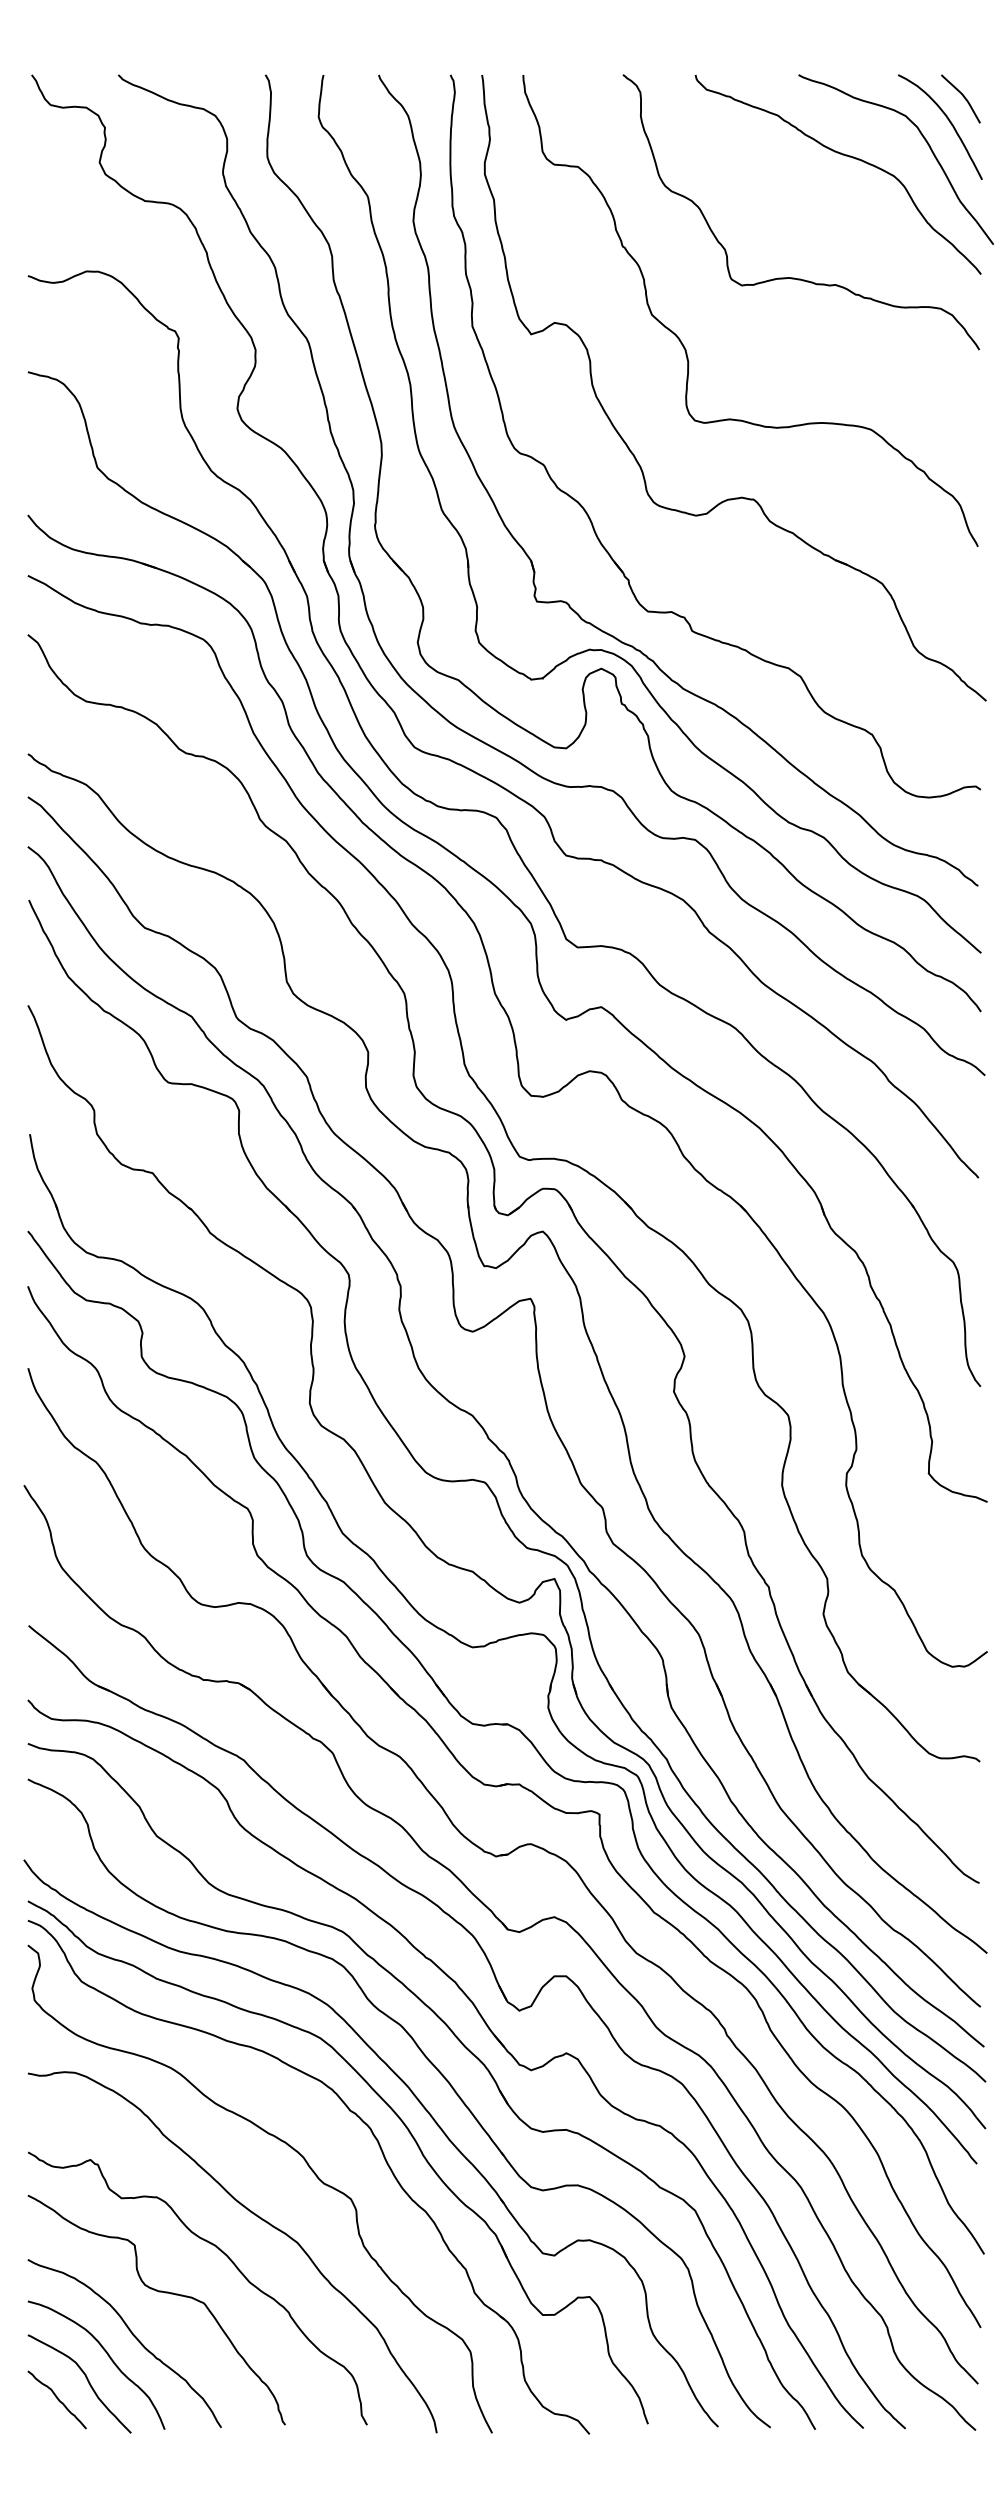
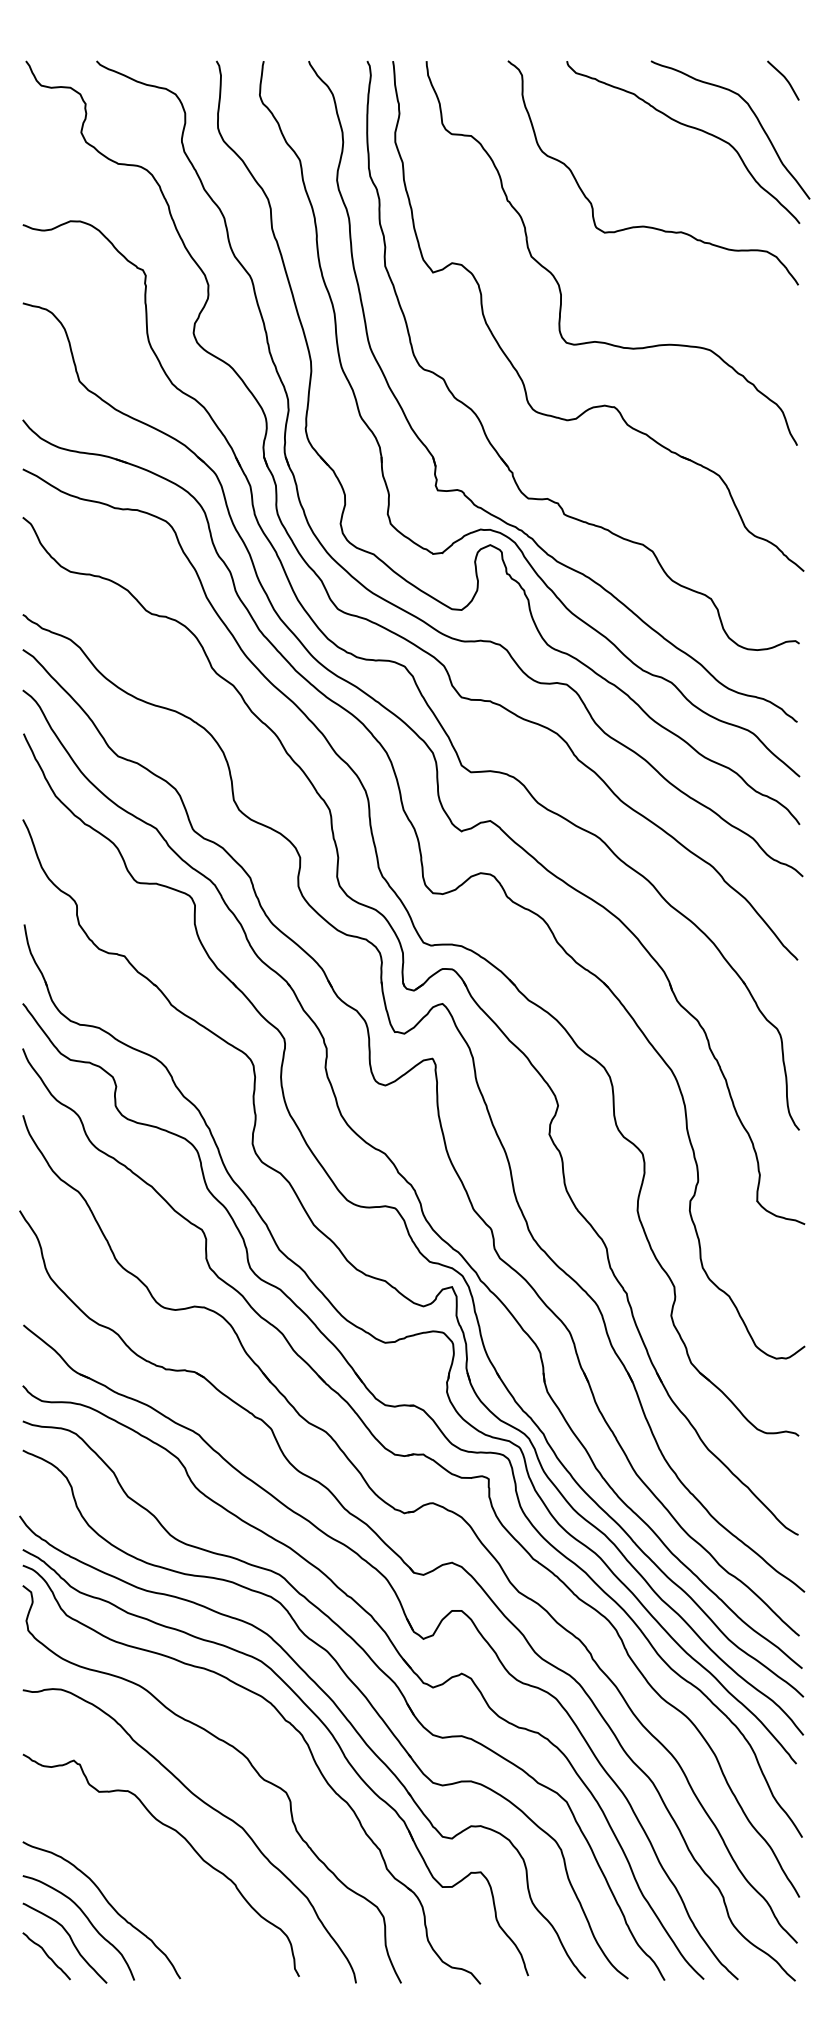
curve: (948, 122) -> (773, 99), removed
curve: (157, 2292) -> (128, 1868), removed

